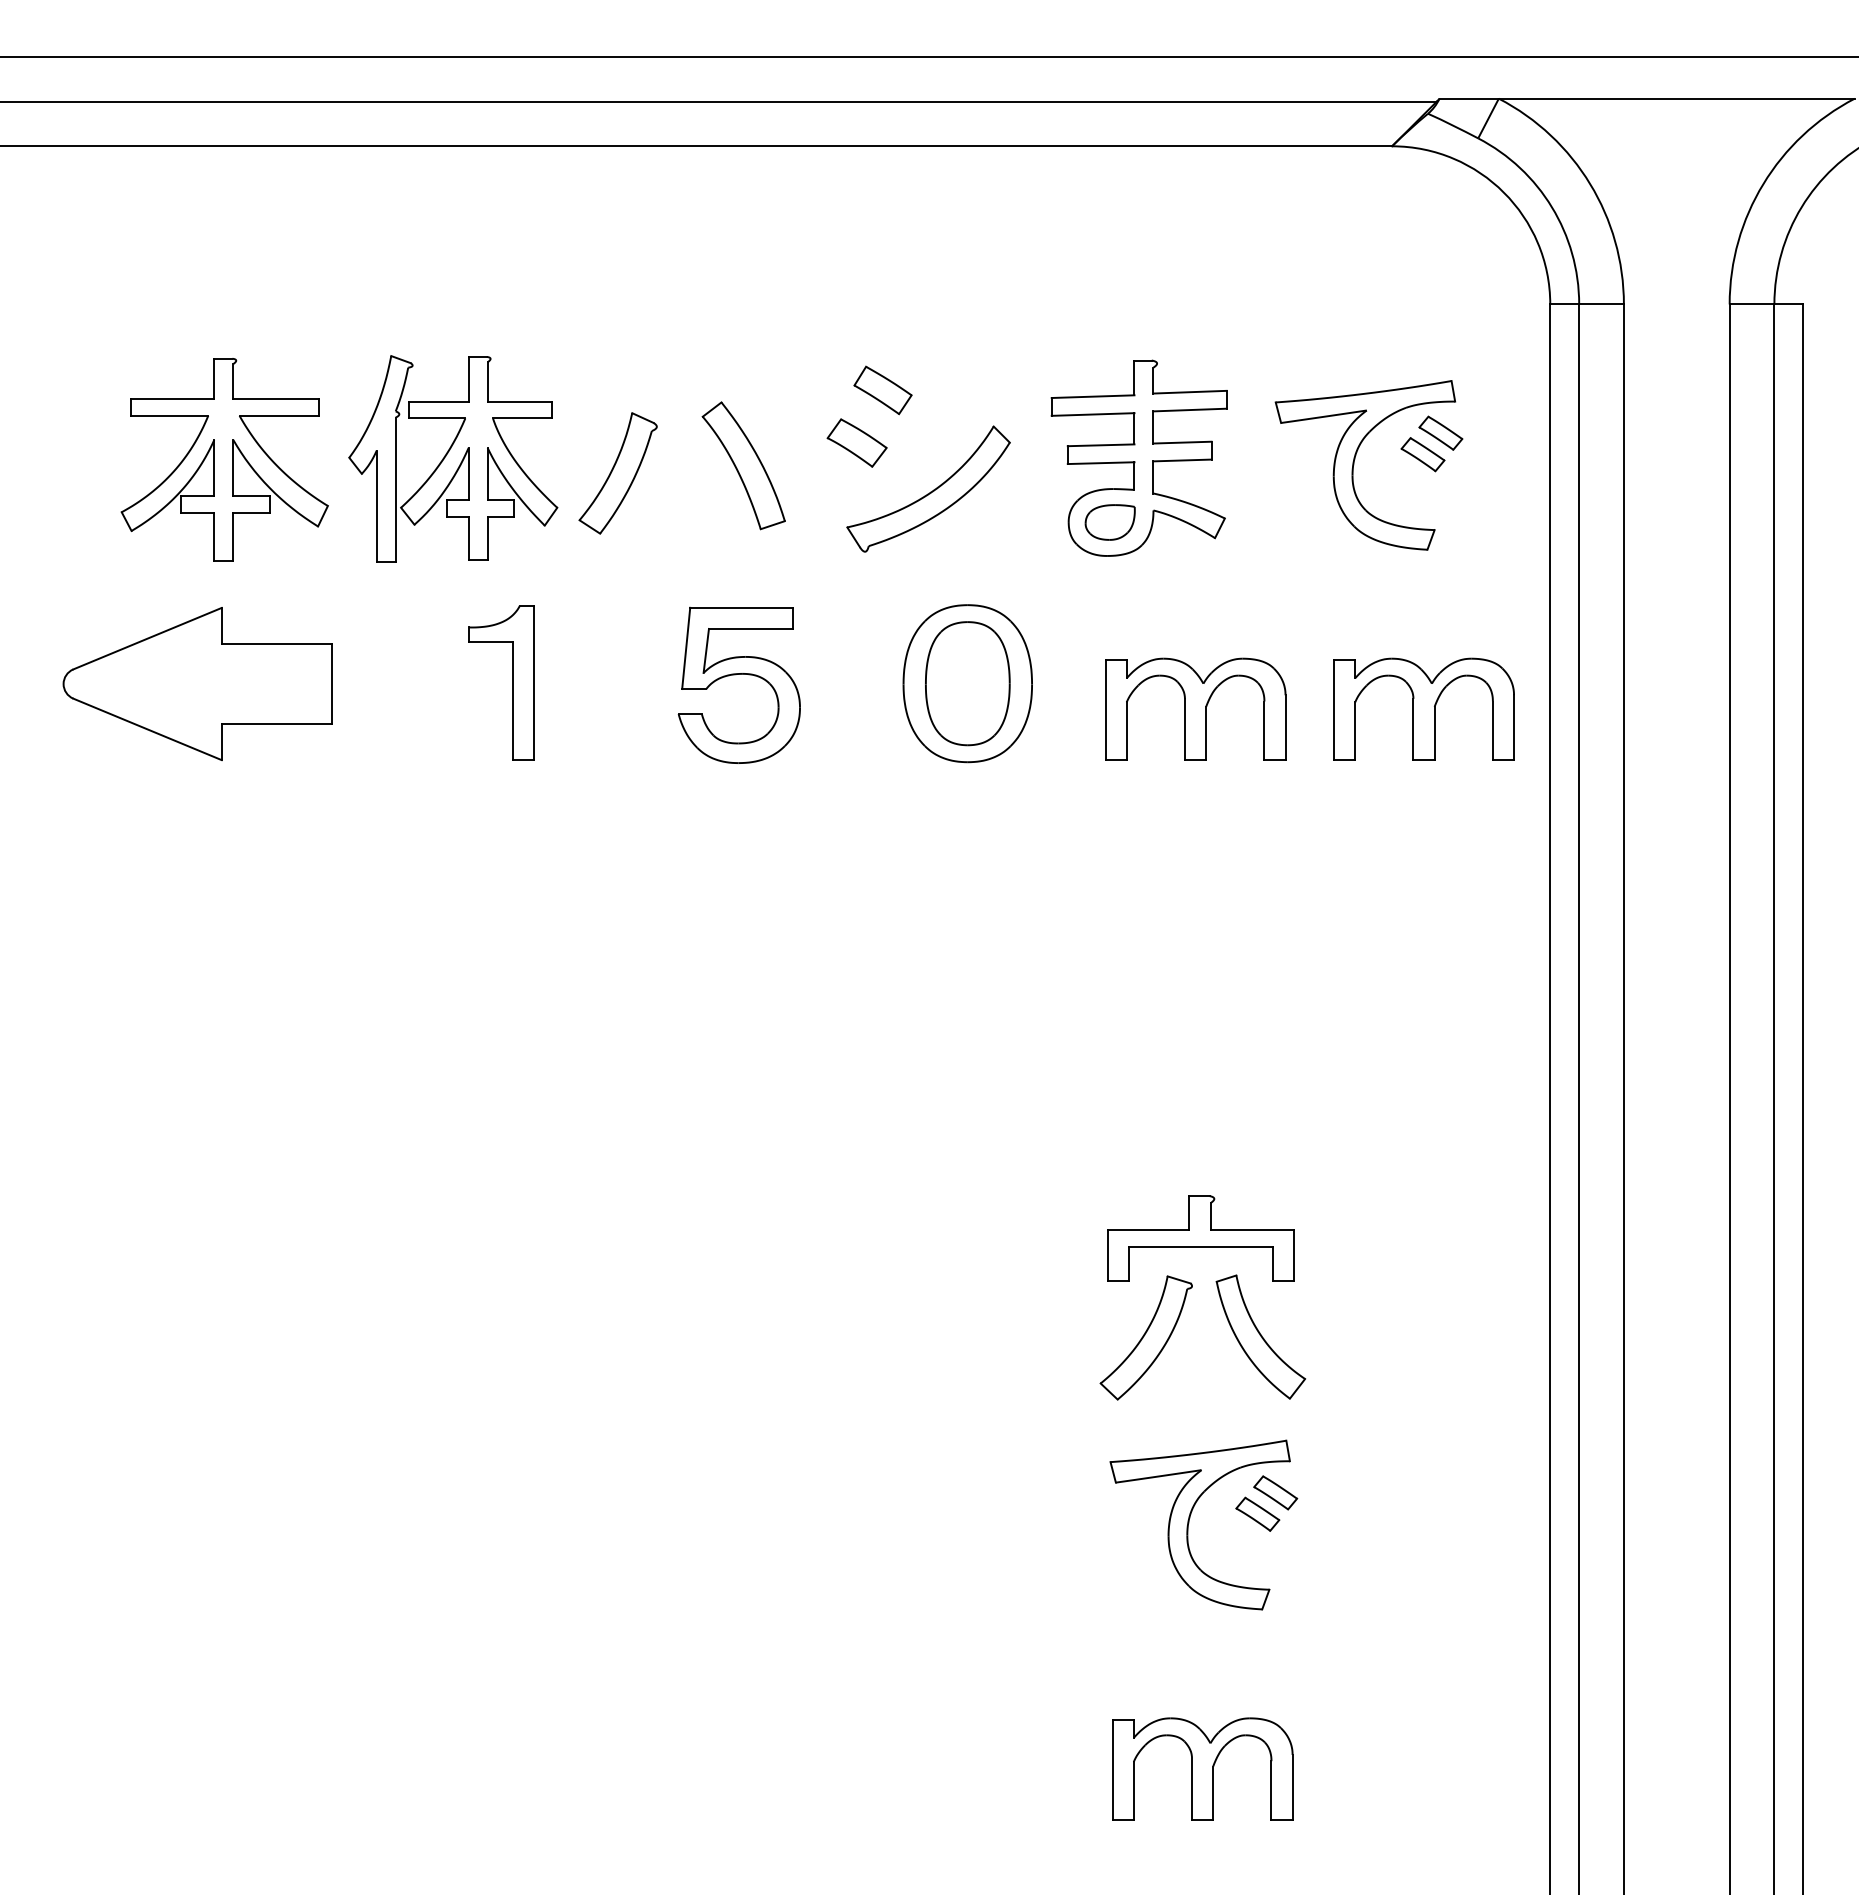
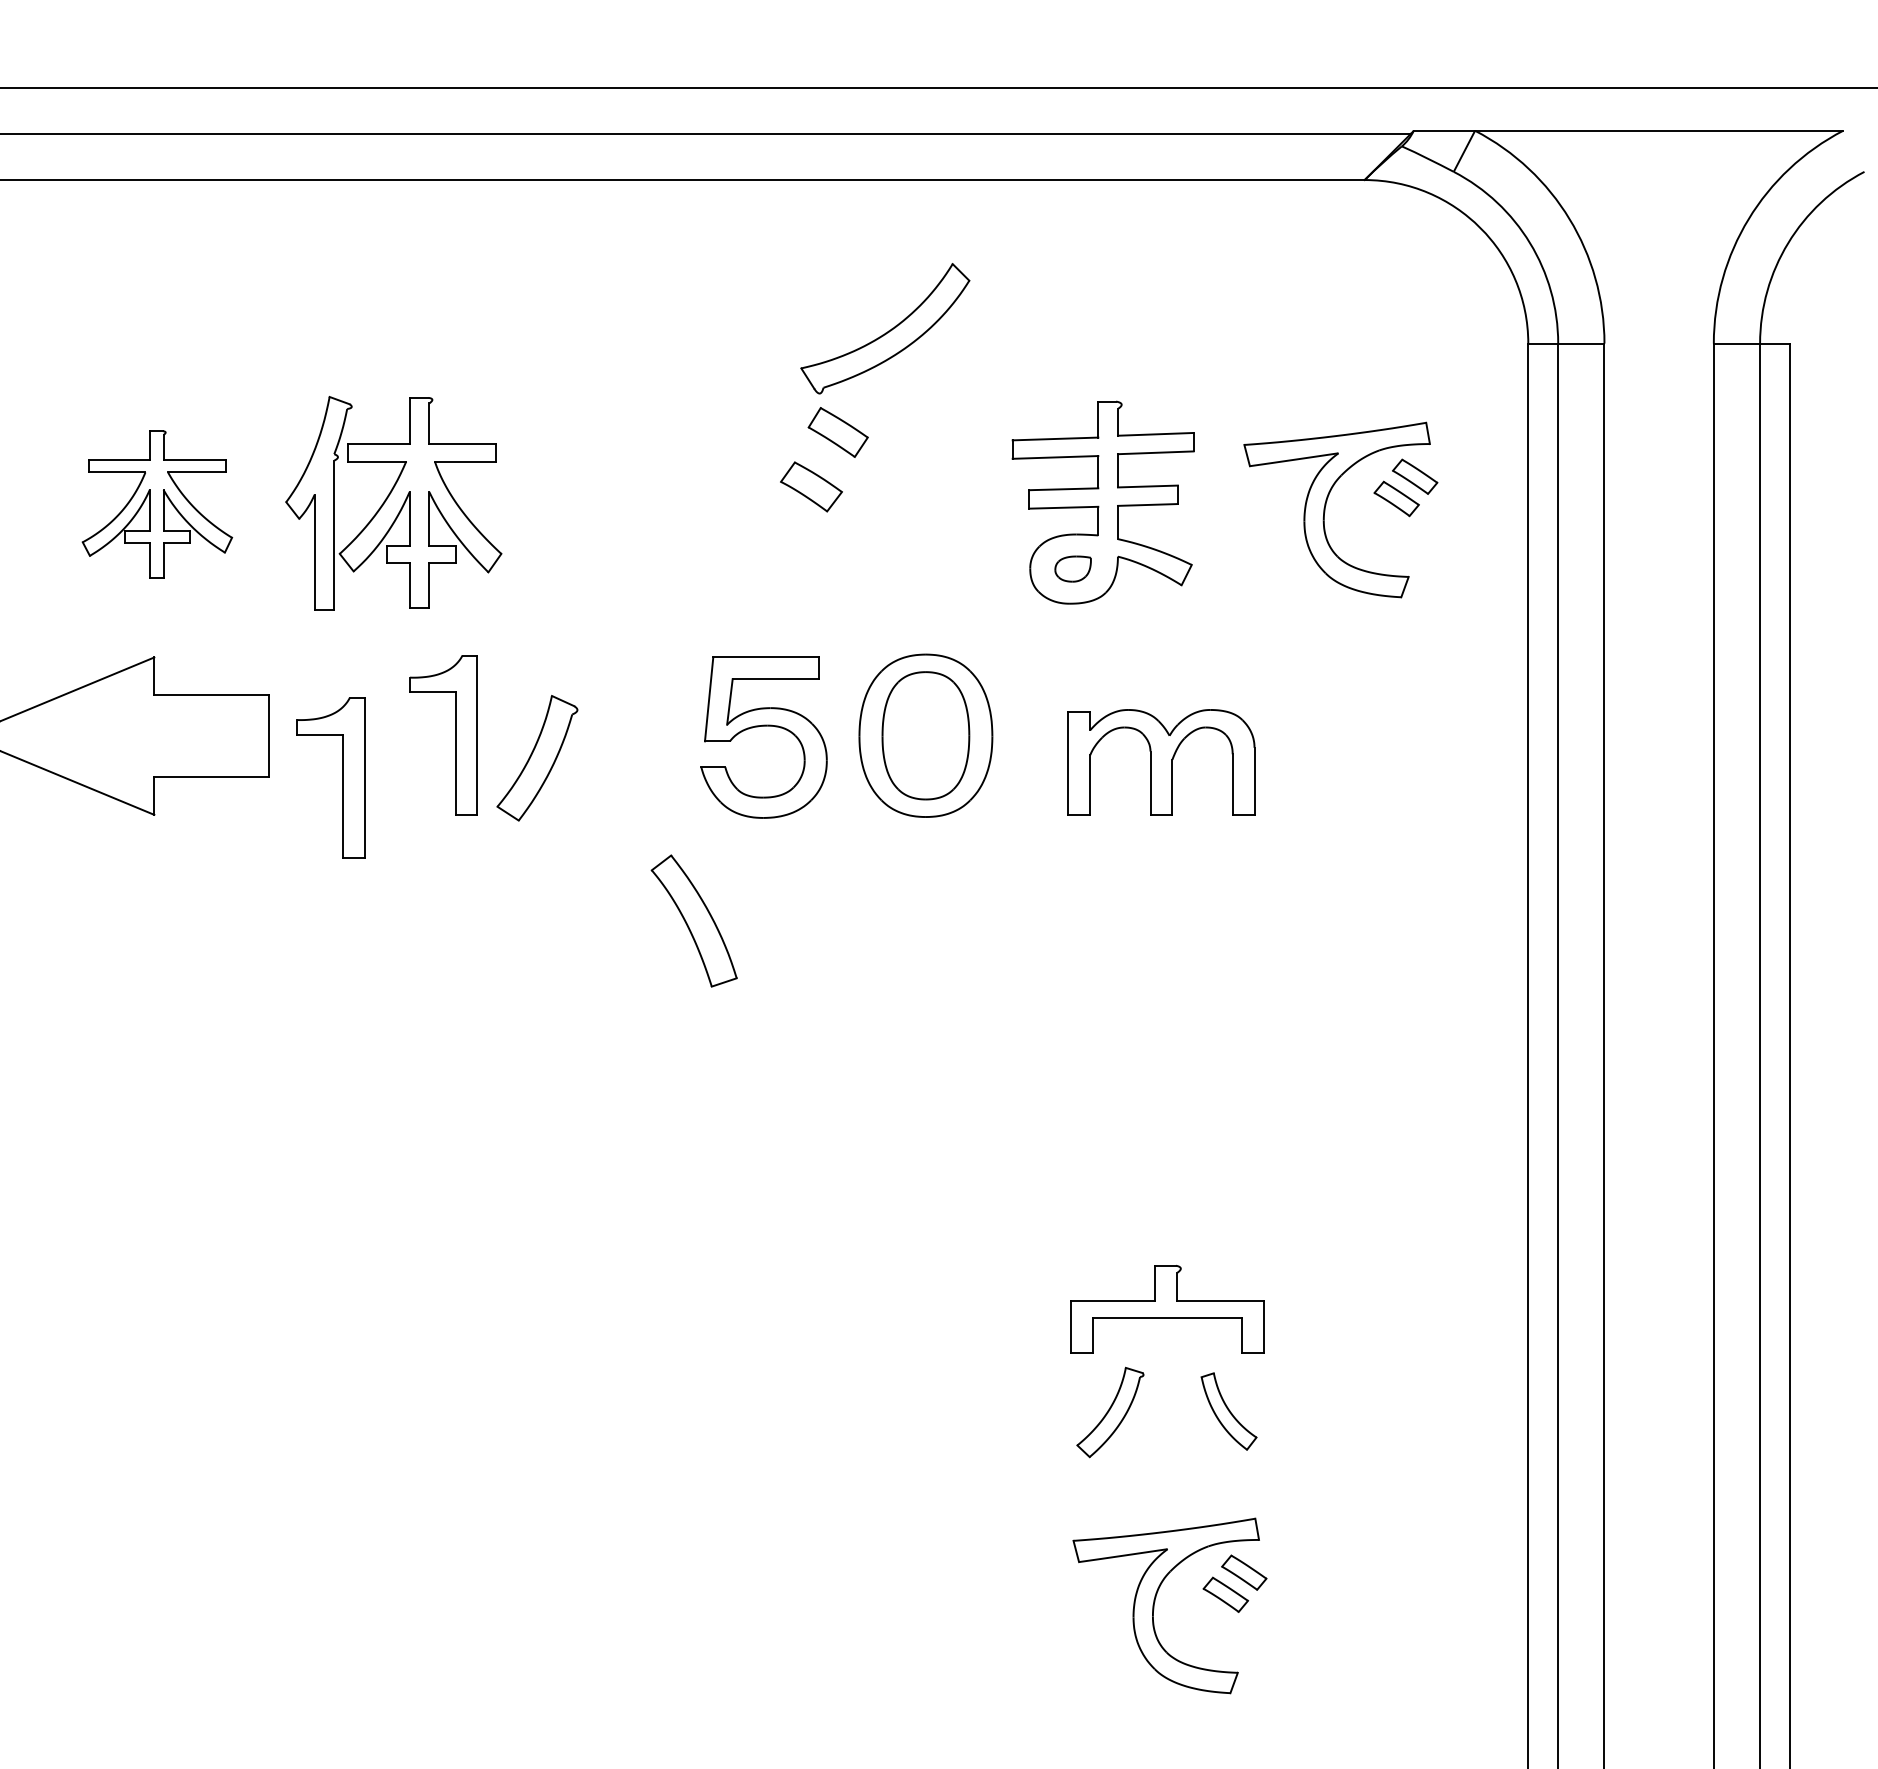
part: (224, 459) -> (157, 503), size x0.7
part: (743, 465) -> (693, 920), moved
part: (617, 473) -> (536, 758), moved
part: (928, 488) -> (885, 328), moved
part: (1109, 522) -> (1072, 569), size x0.7
part: (735, 675) -> (760, 727), moved
part: (1423, 708) -> (1397, 761), removed
part: (403, 723) -> (342, 776), added
part: (1260, 1336) -> (1228, 1410), size x0.6
part: (1145, 1337) -> (1109, 1411), size x0.7

